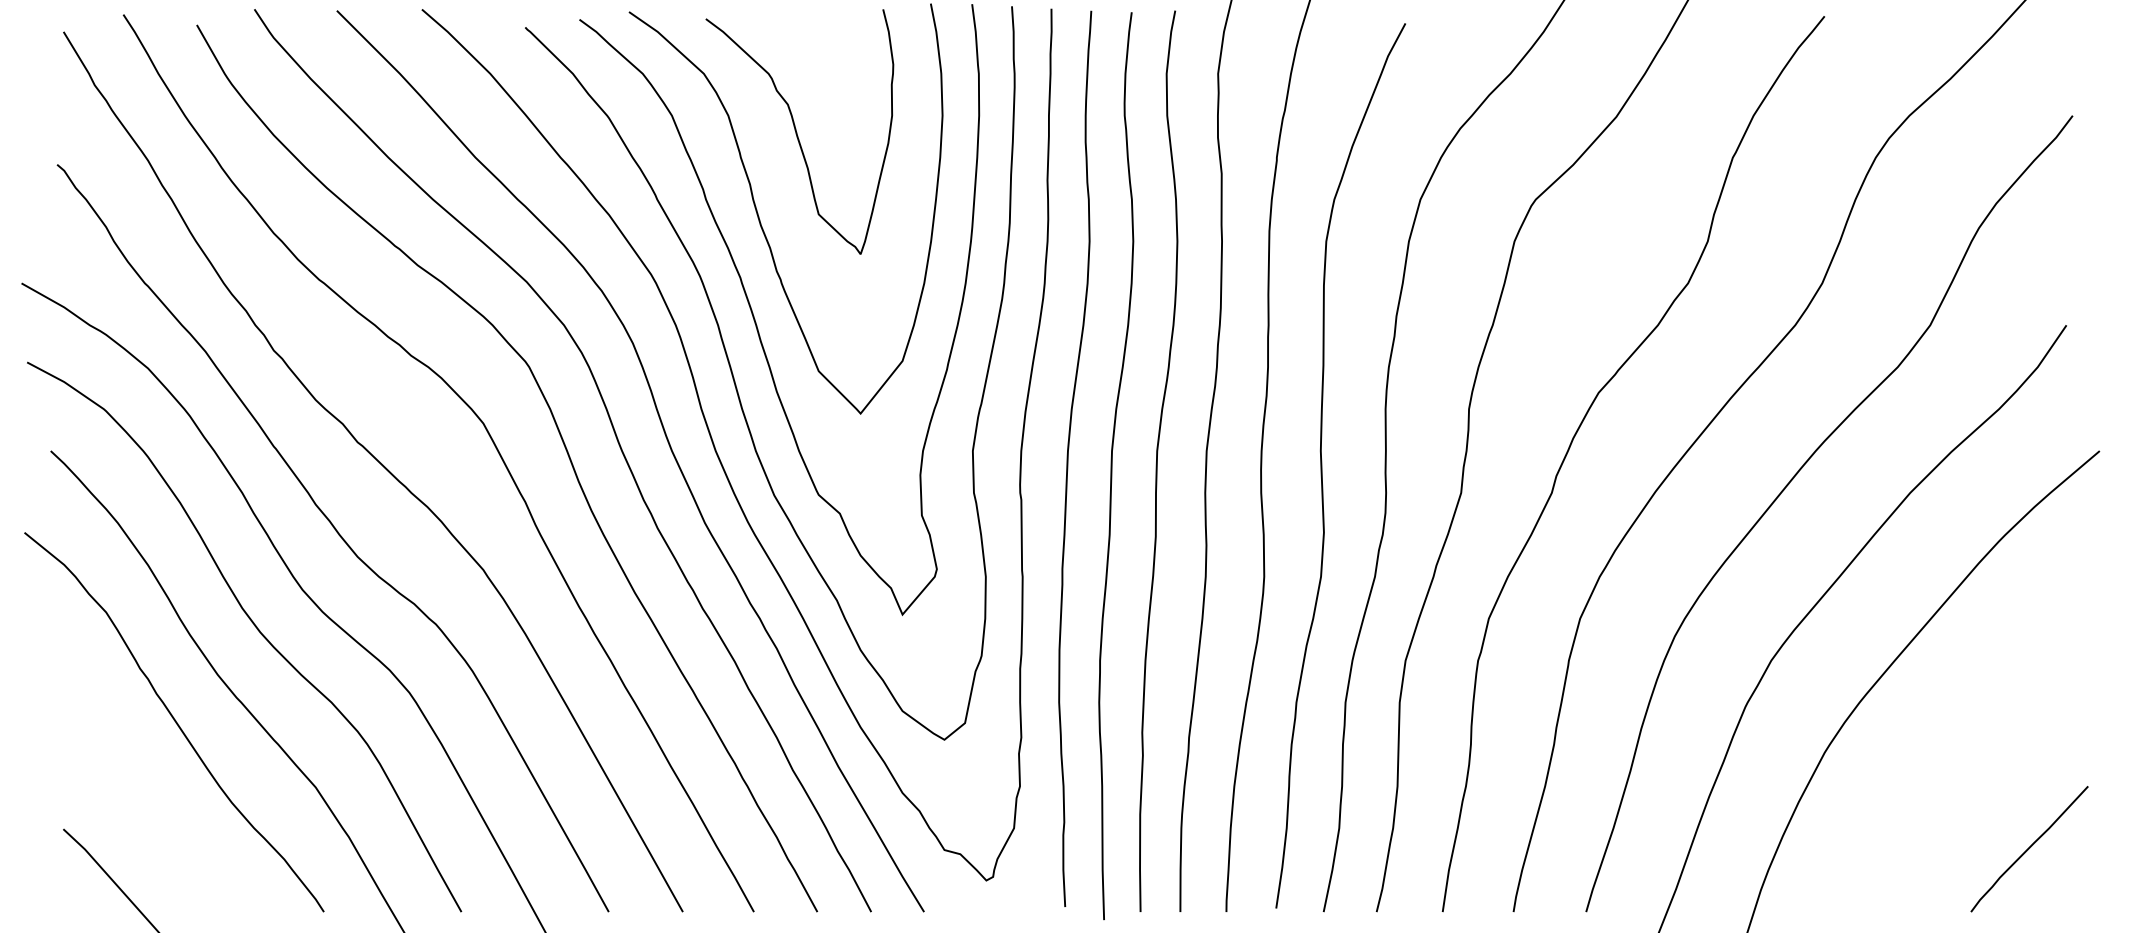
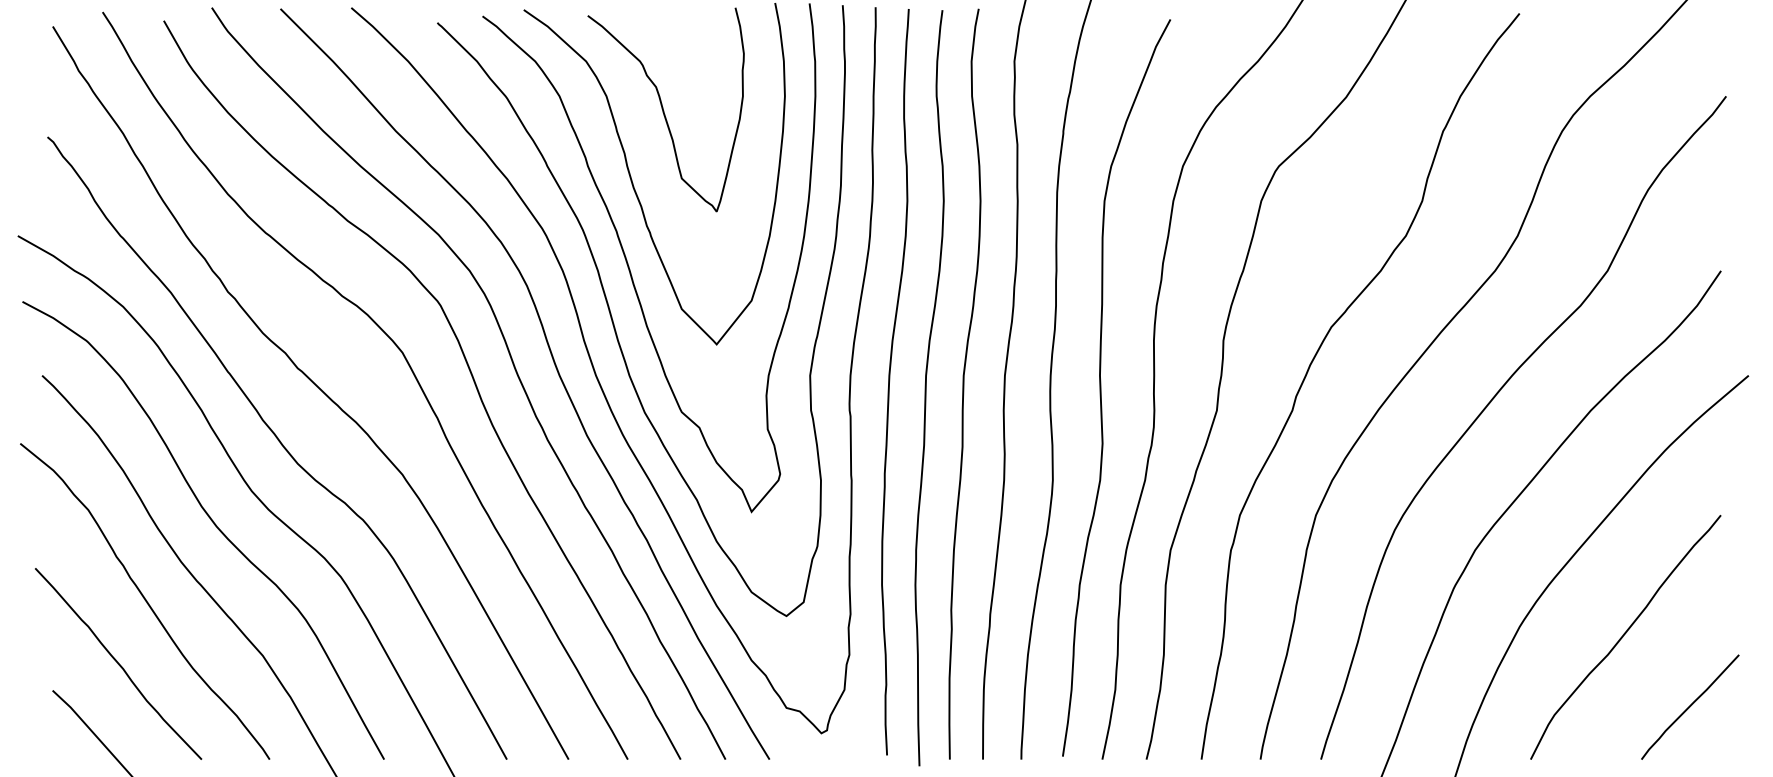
curve: (1950, 763) -> (1624, 635), added
curve: (142, 797) -> (118, 664), added

